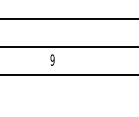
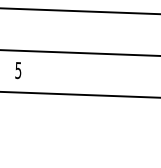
text: (52, 59) -> (18, 69), 9 -> 5

